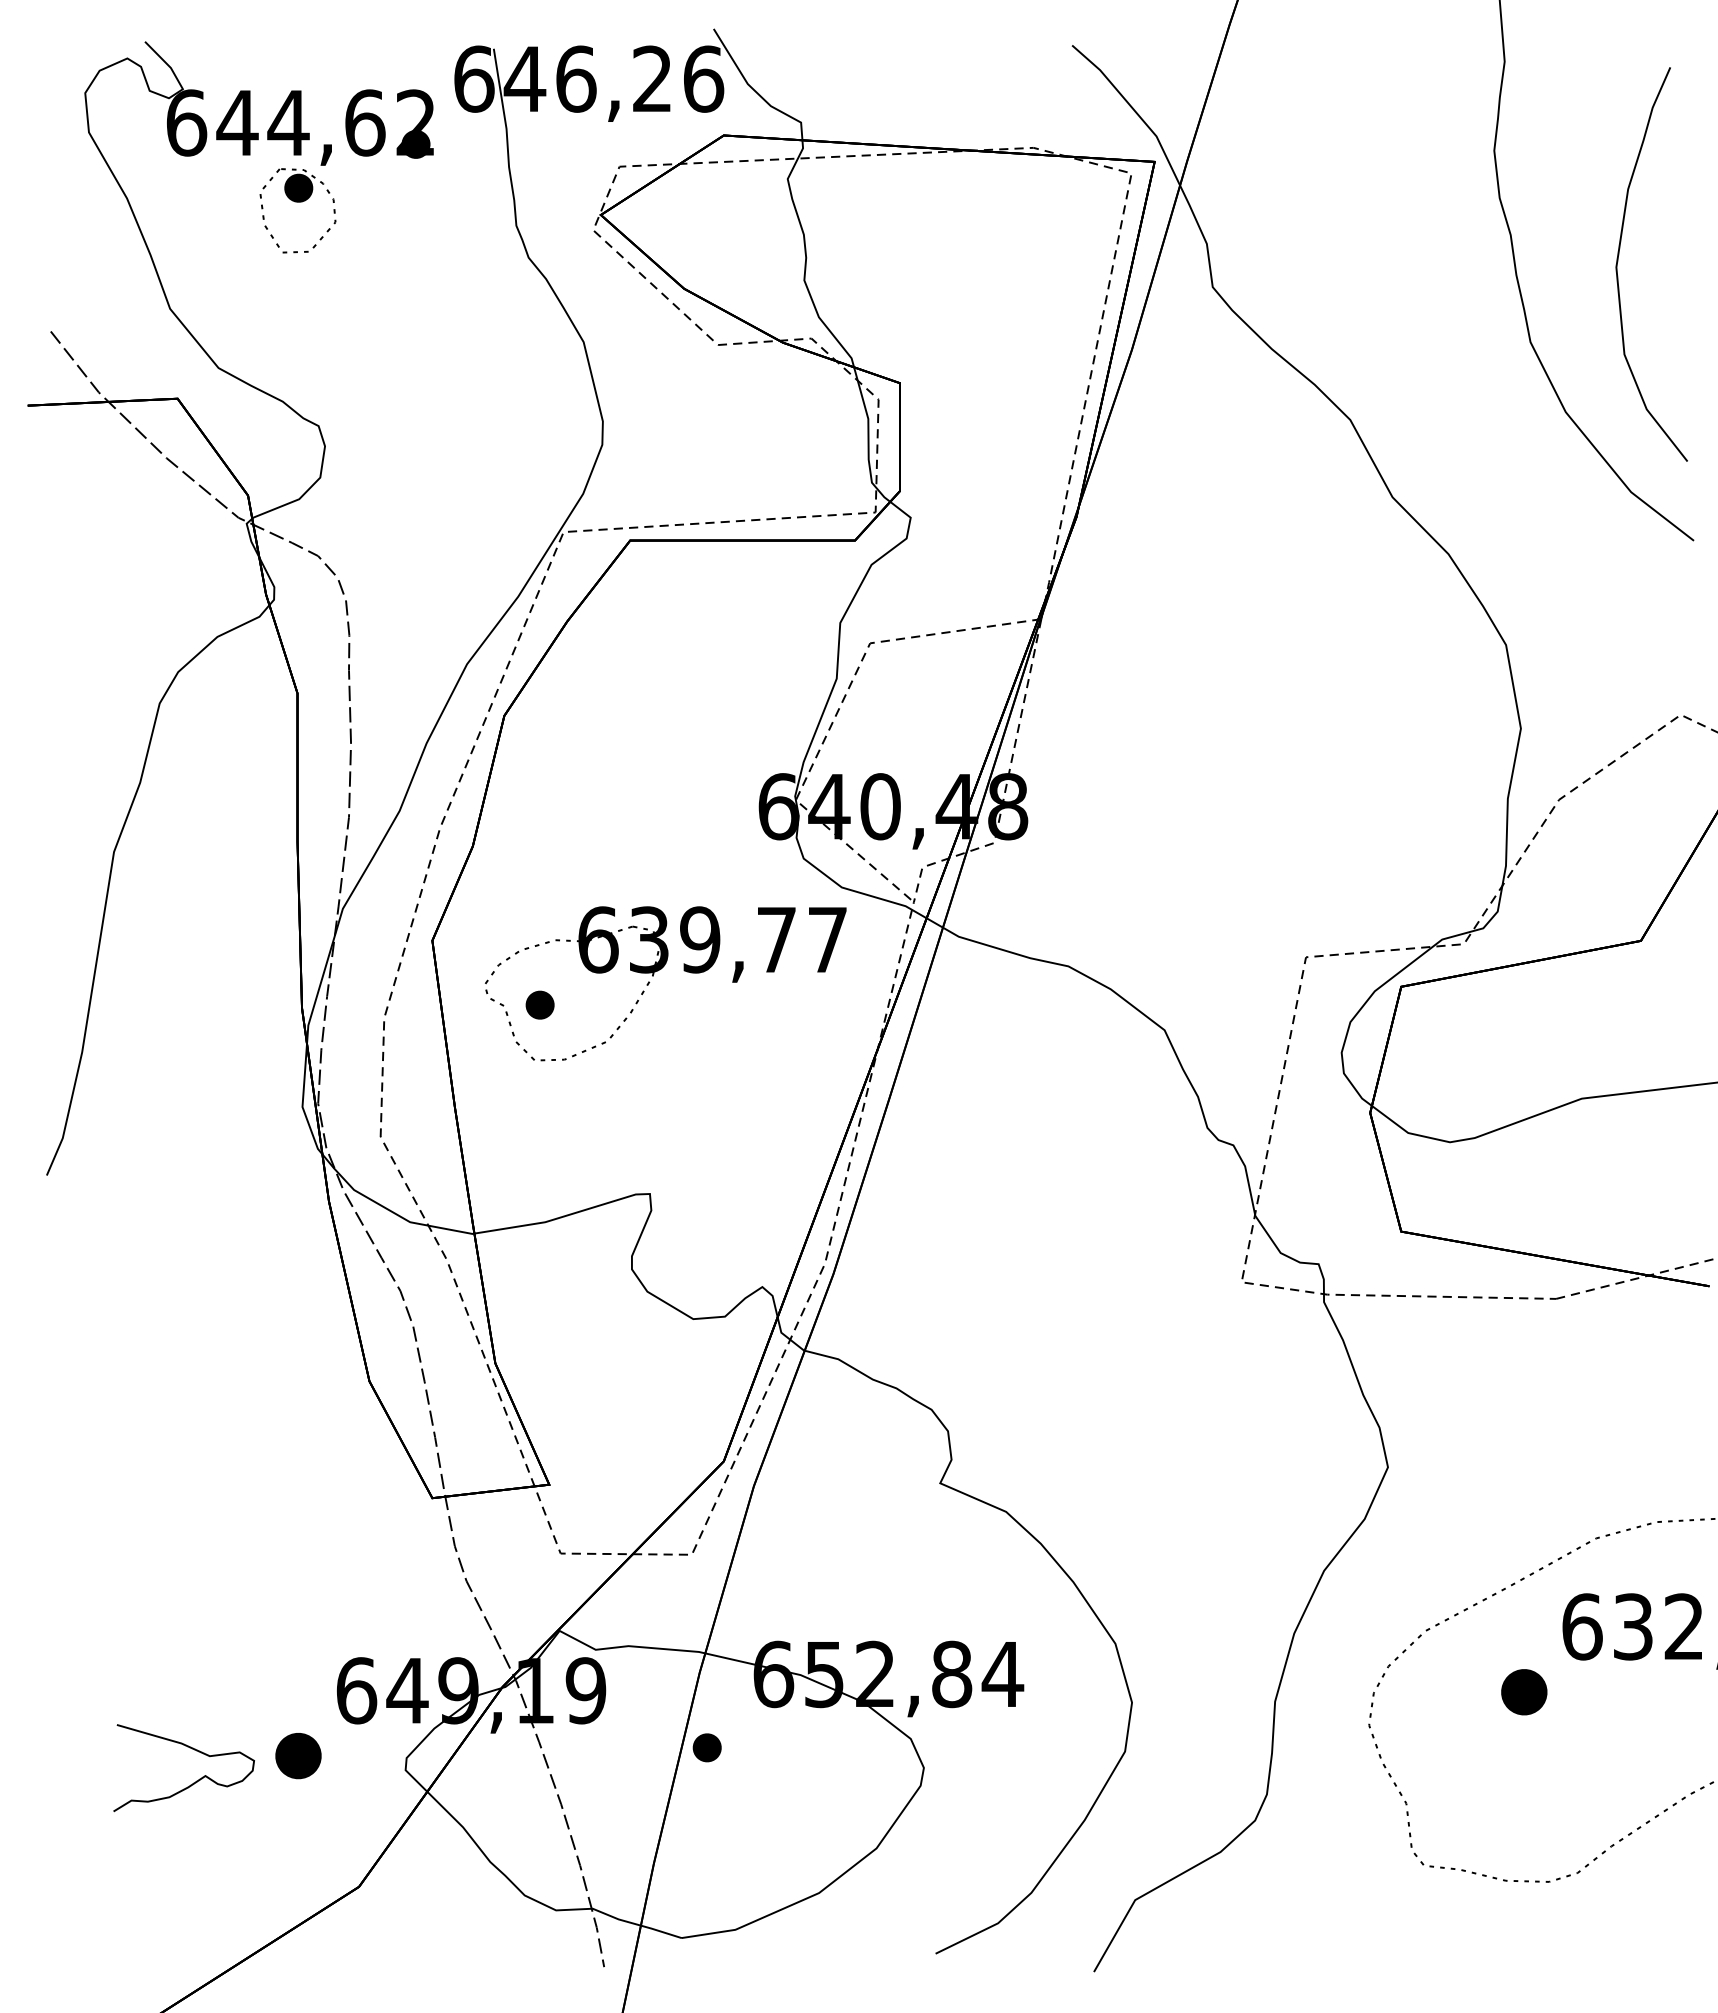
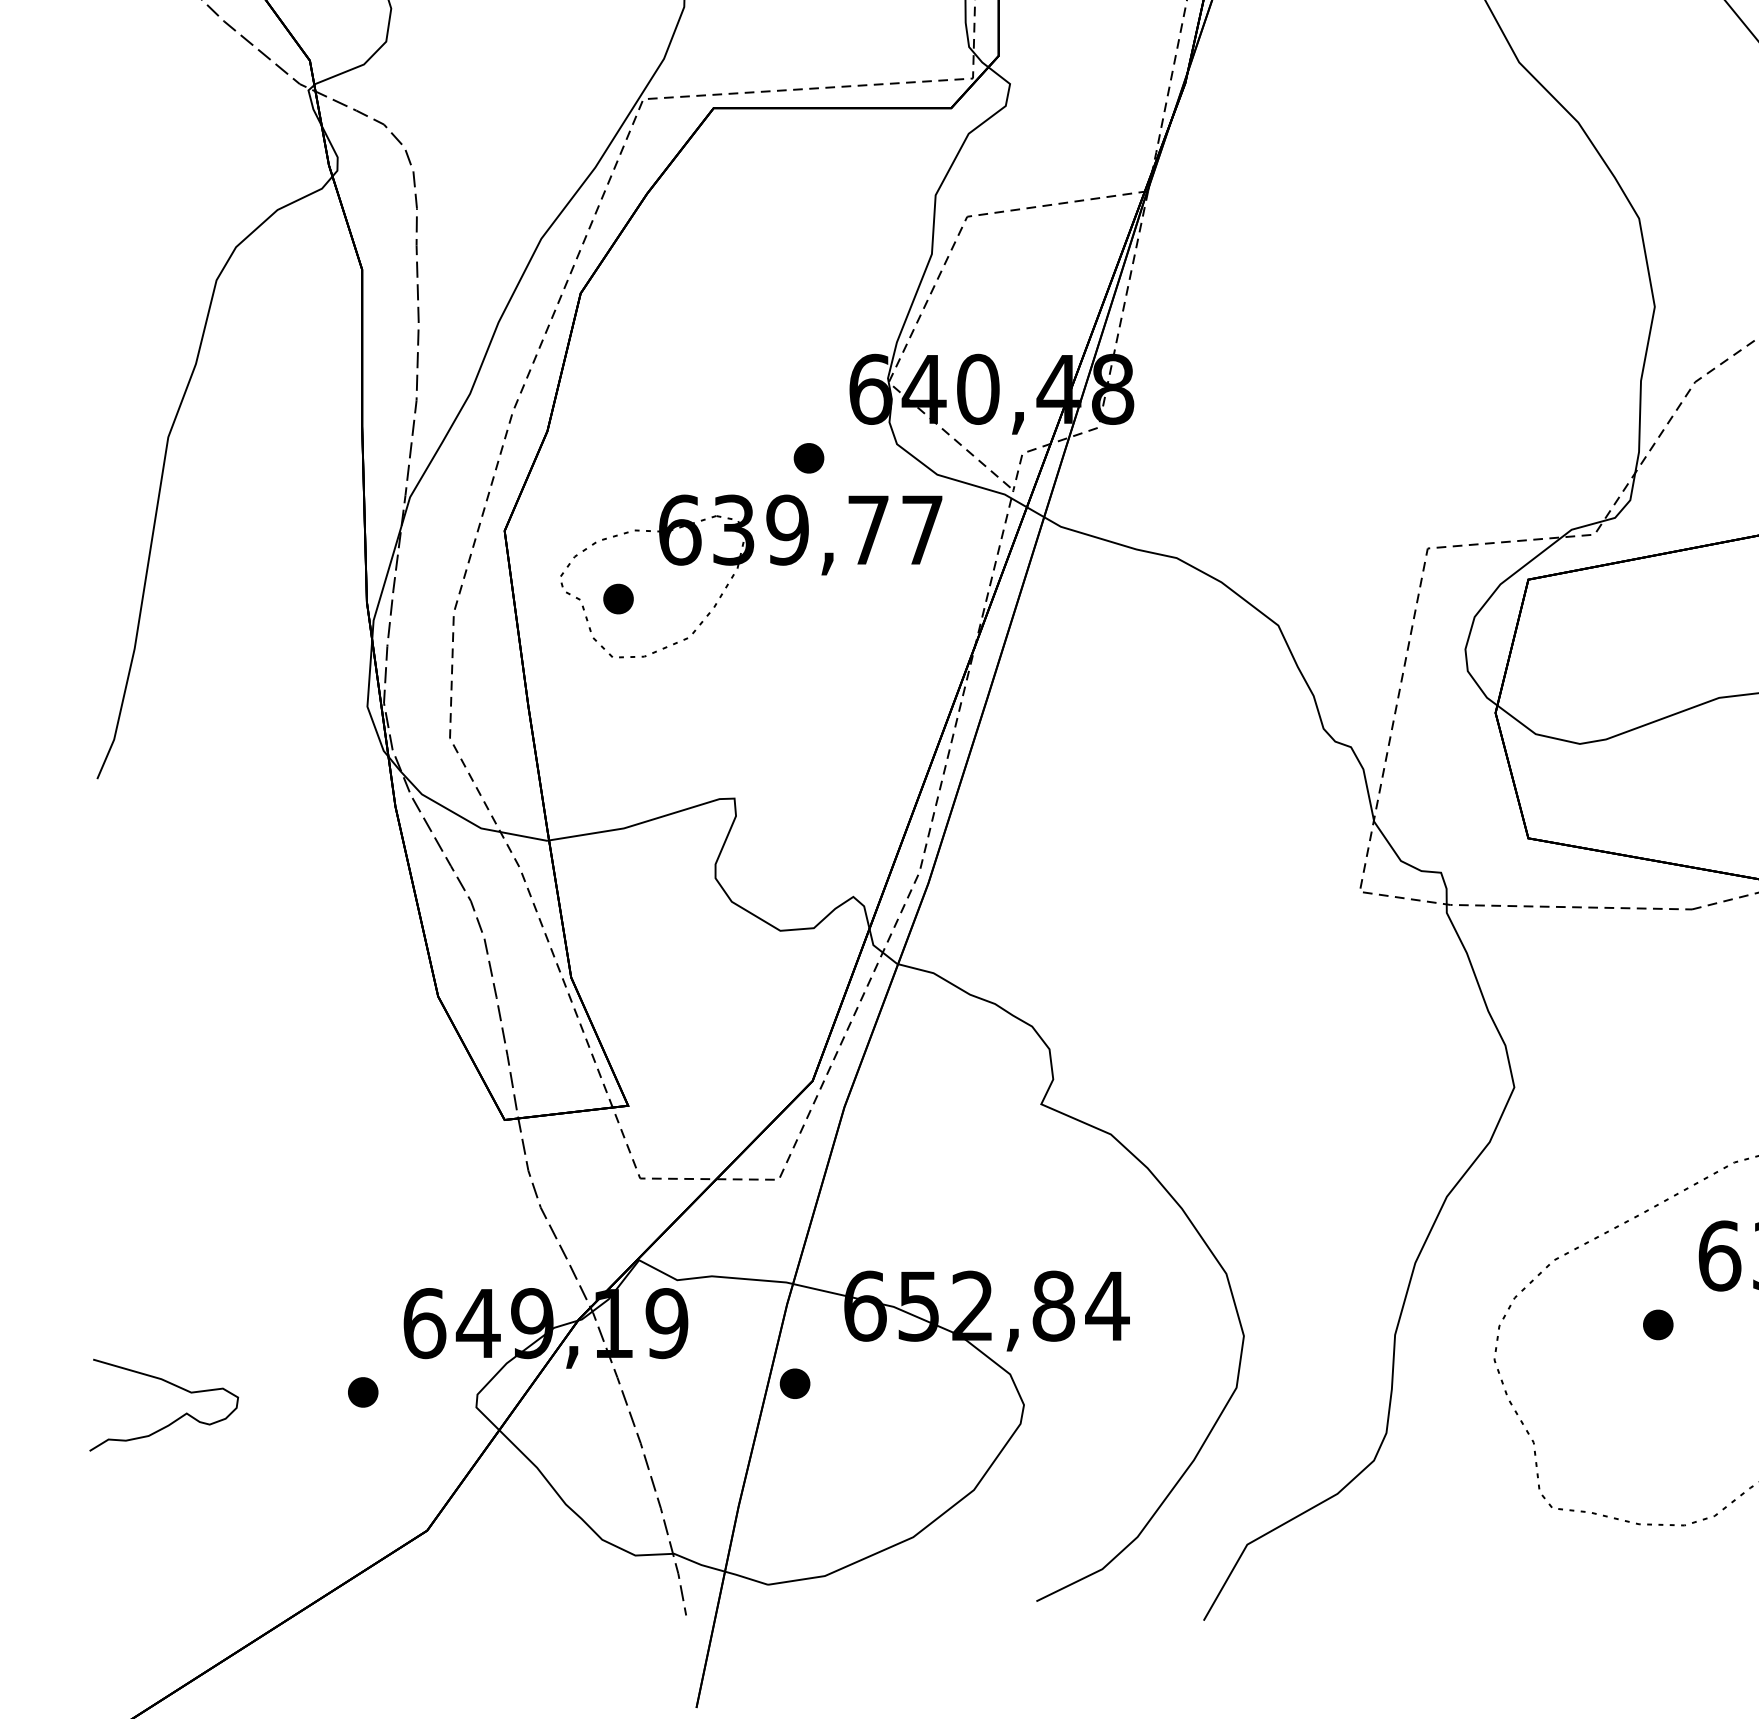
part: (720, 871) -> (809, 457), added
part: (1523, 1691) -> (1657, 1324), size x0.62
part: (298, 1755) -> (363, 1391), size x0.62
curve: (193, 1782) -> (174, 1420), moved

